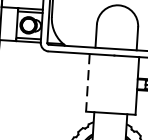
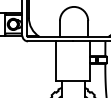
line: (88, 83) -> (56, 61), dashed -> solid

